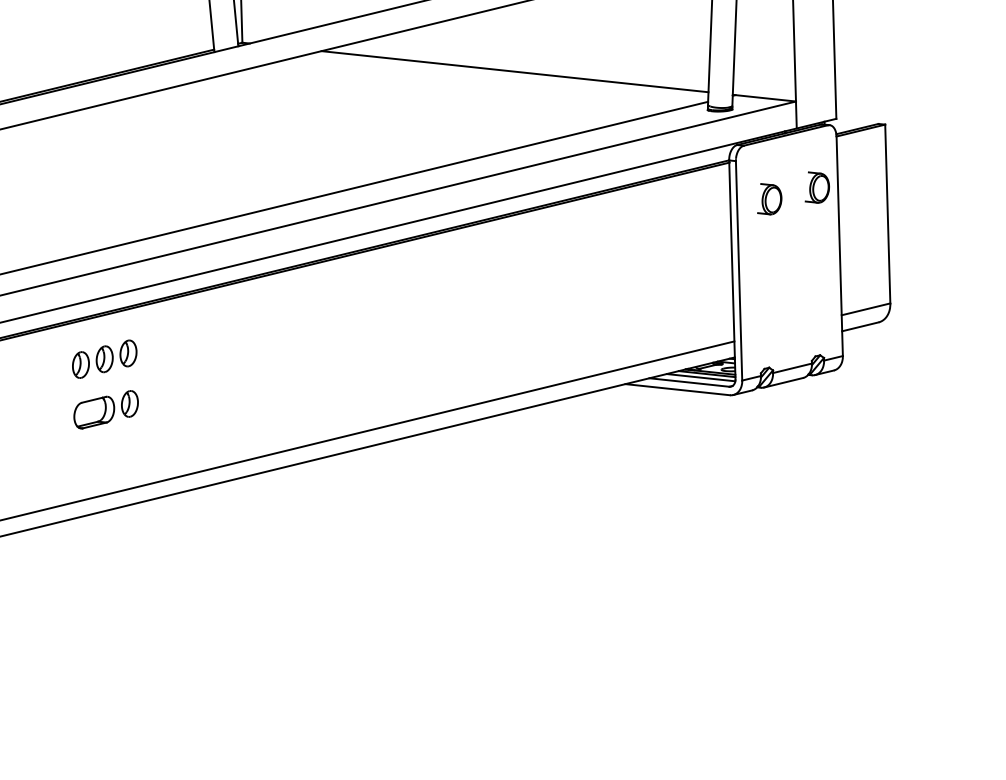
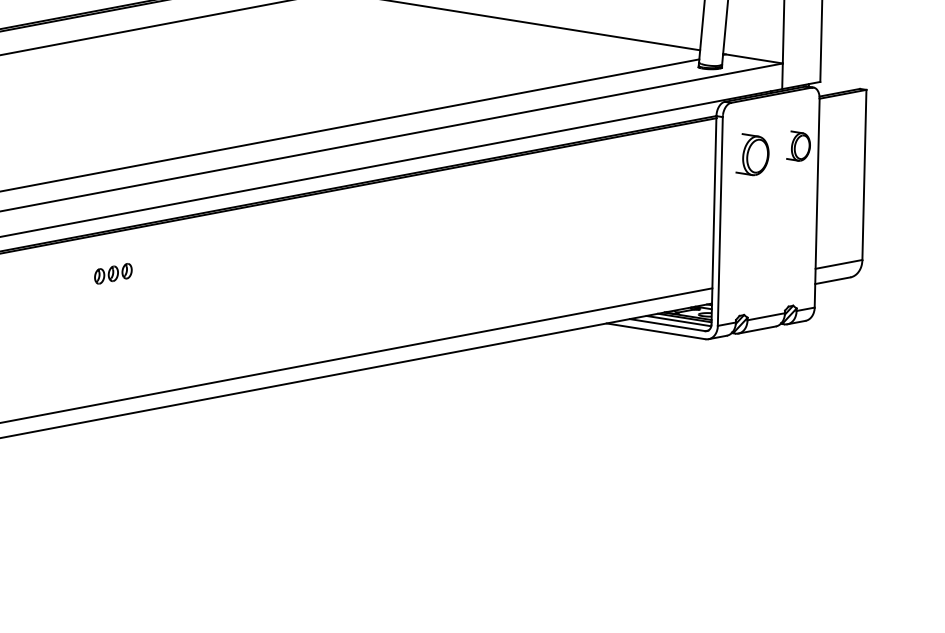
part: (769, 199) -> (752, 155), size x1.4
part: (104, 358) -> (113, 273), size x0.6
part: (105, 409) -> (111, 321), removed

